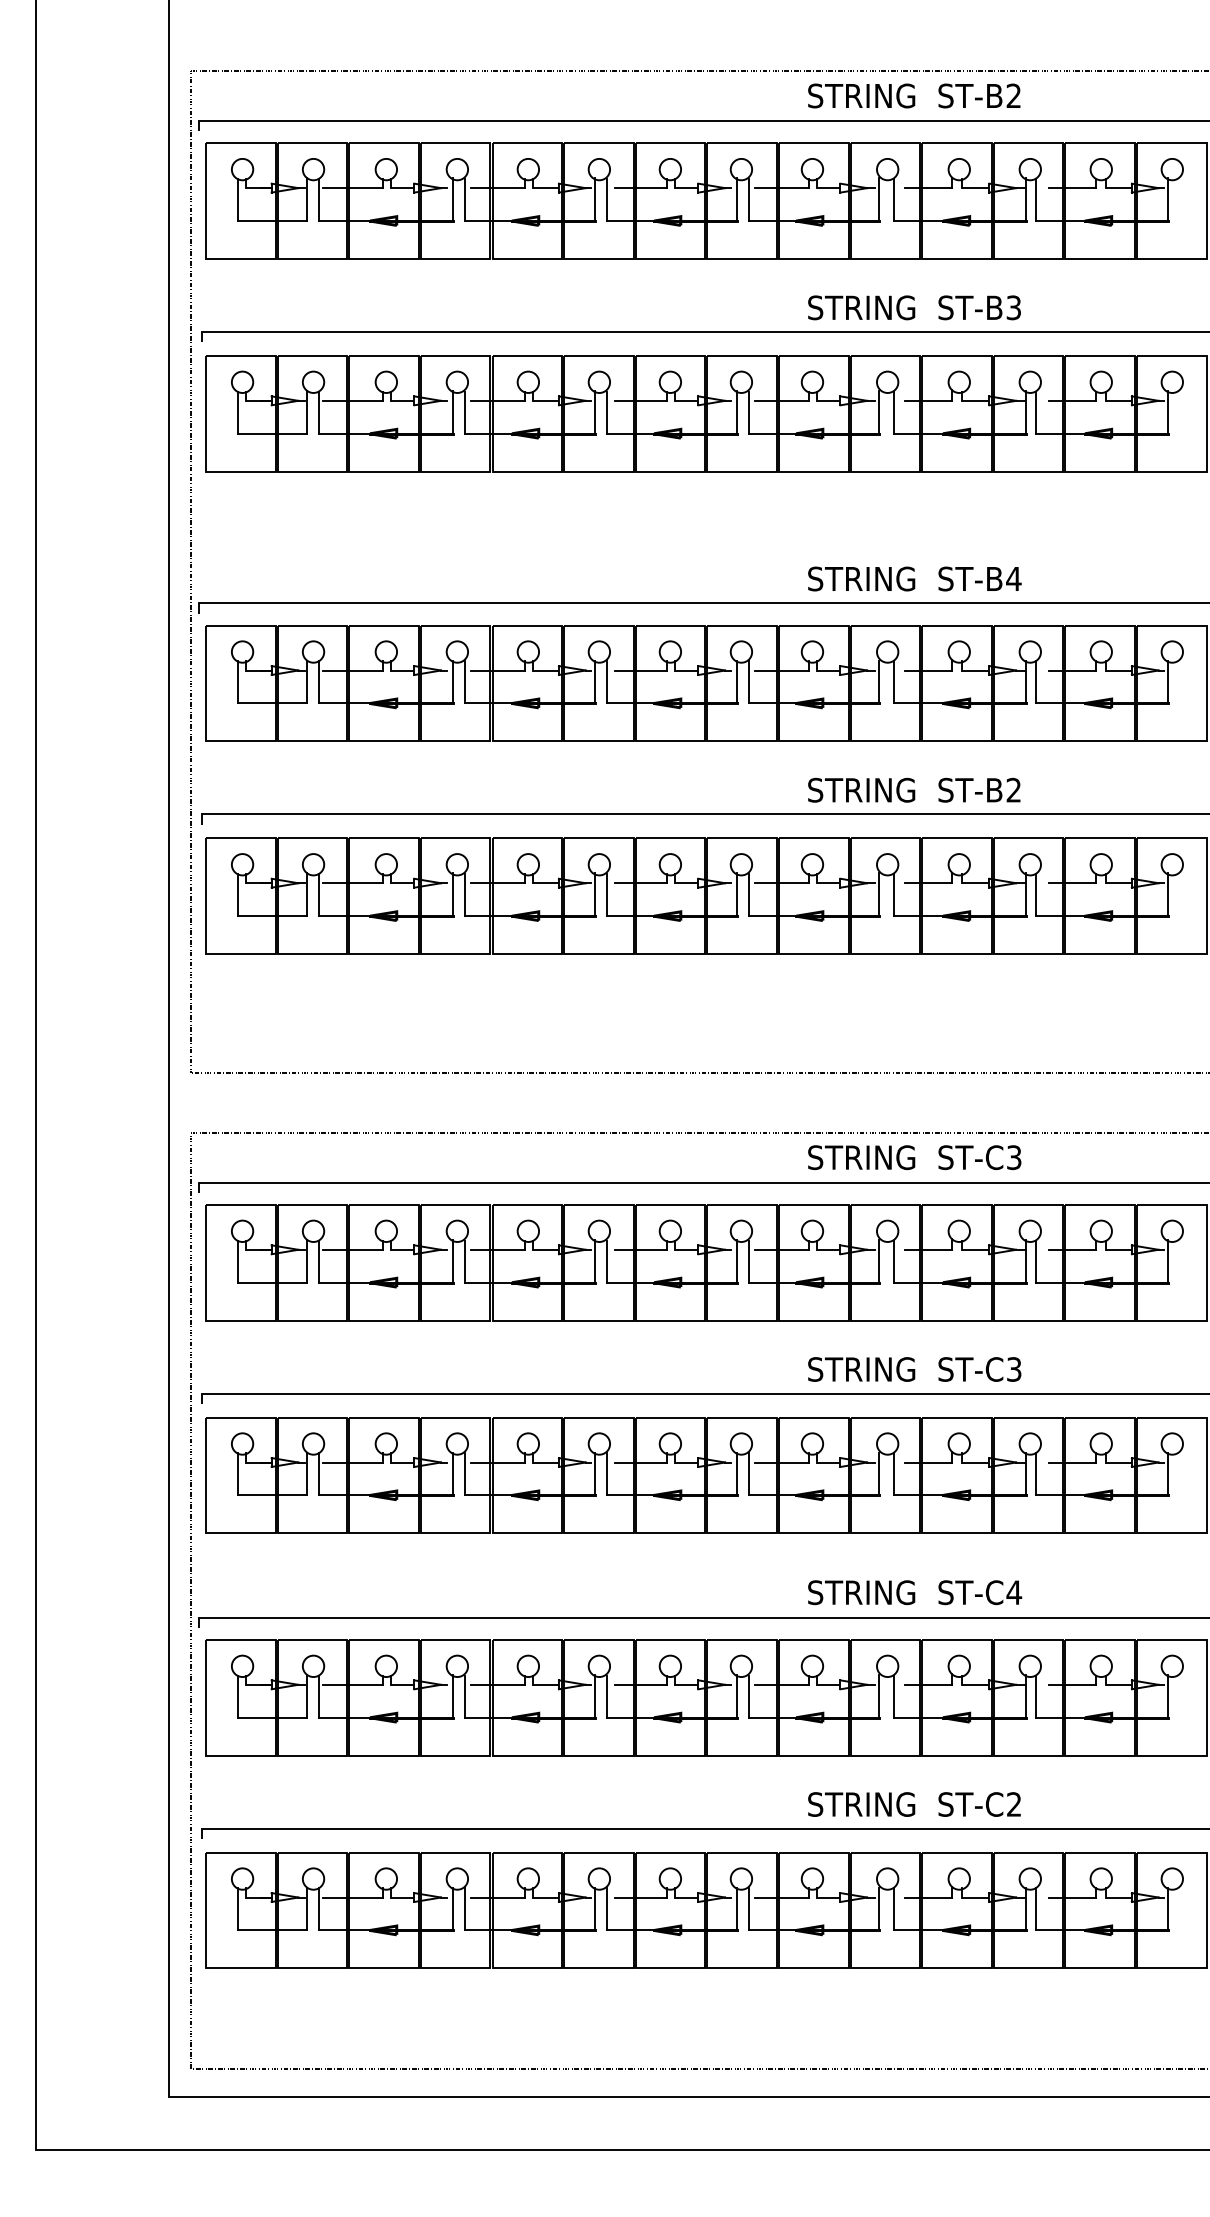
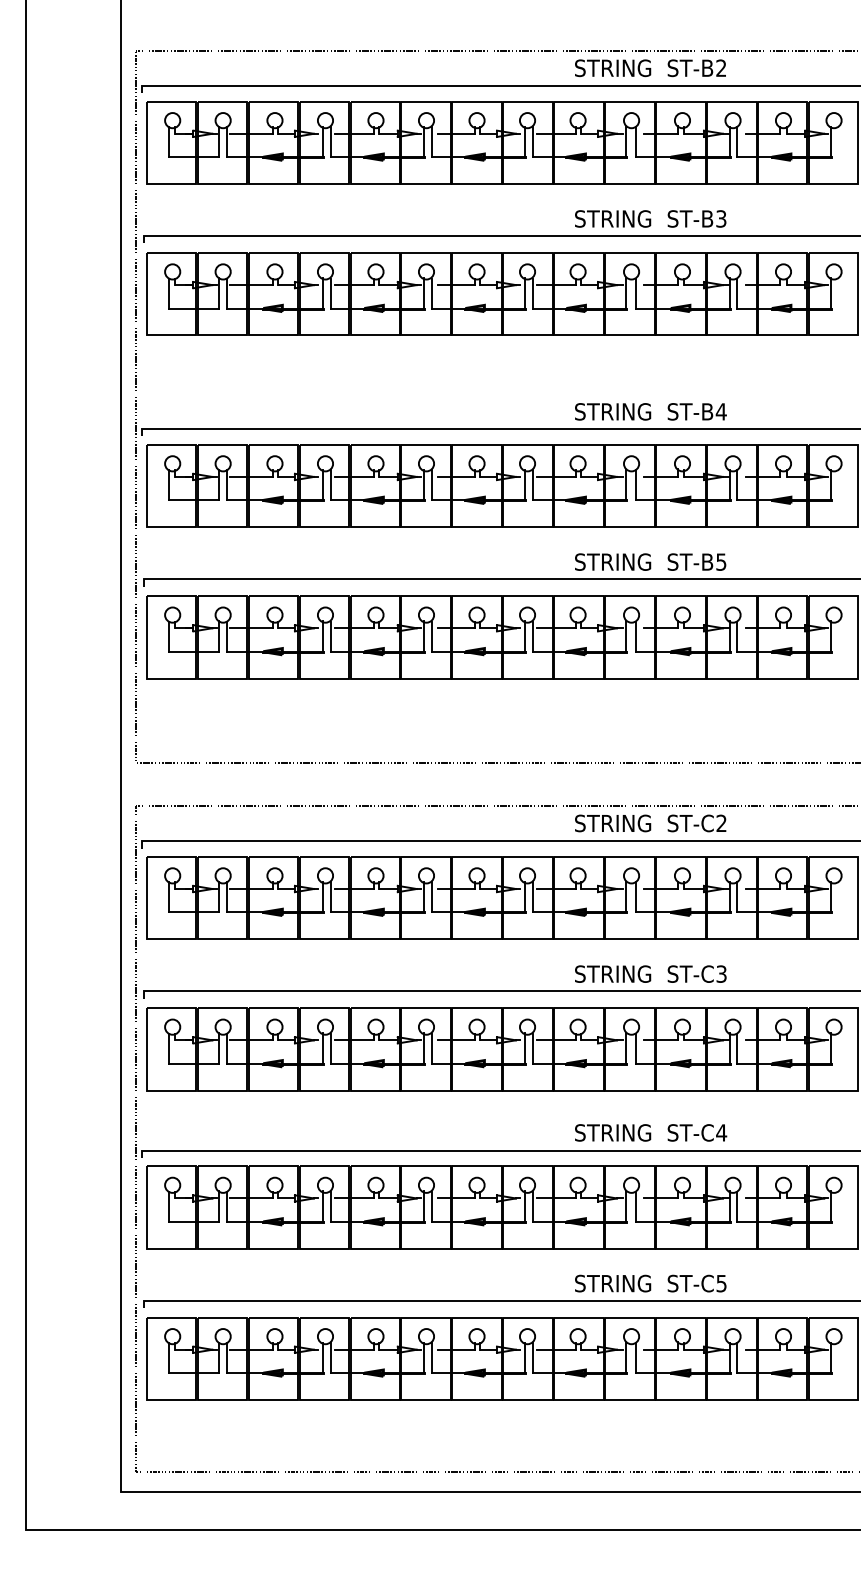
text: (1014, 789) -> (721, 561), ST-B2 -> ST-B5
text: (1014, 1157) -> (721, 823), ST-C3 -> ST-C2
text: (1014, 1804) -> (721, 1283), ST-C2 -> ST-C5

